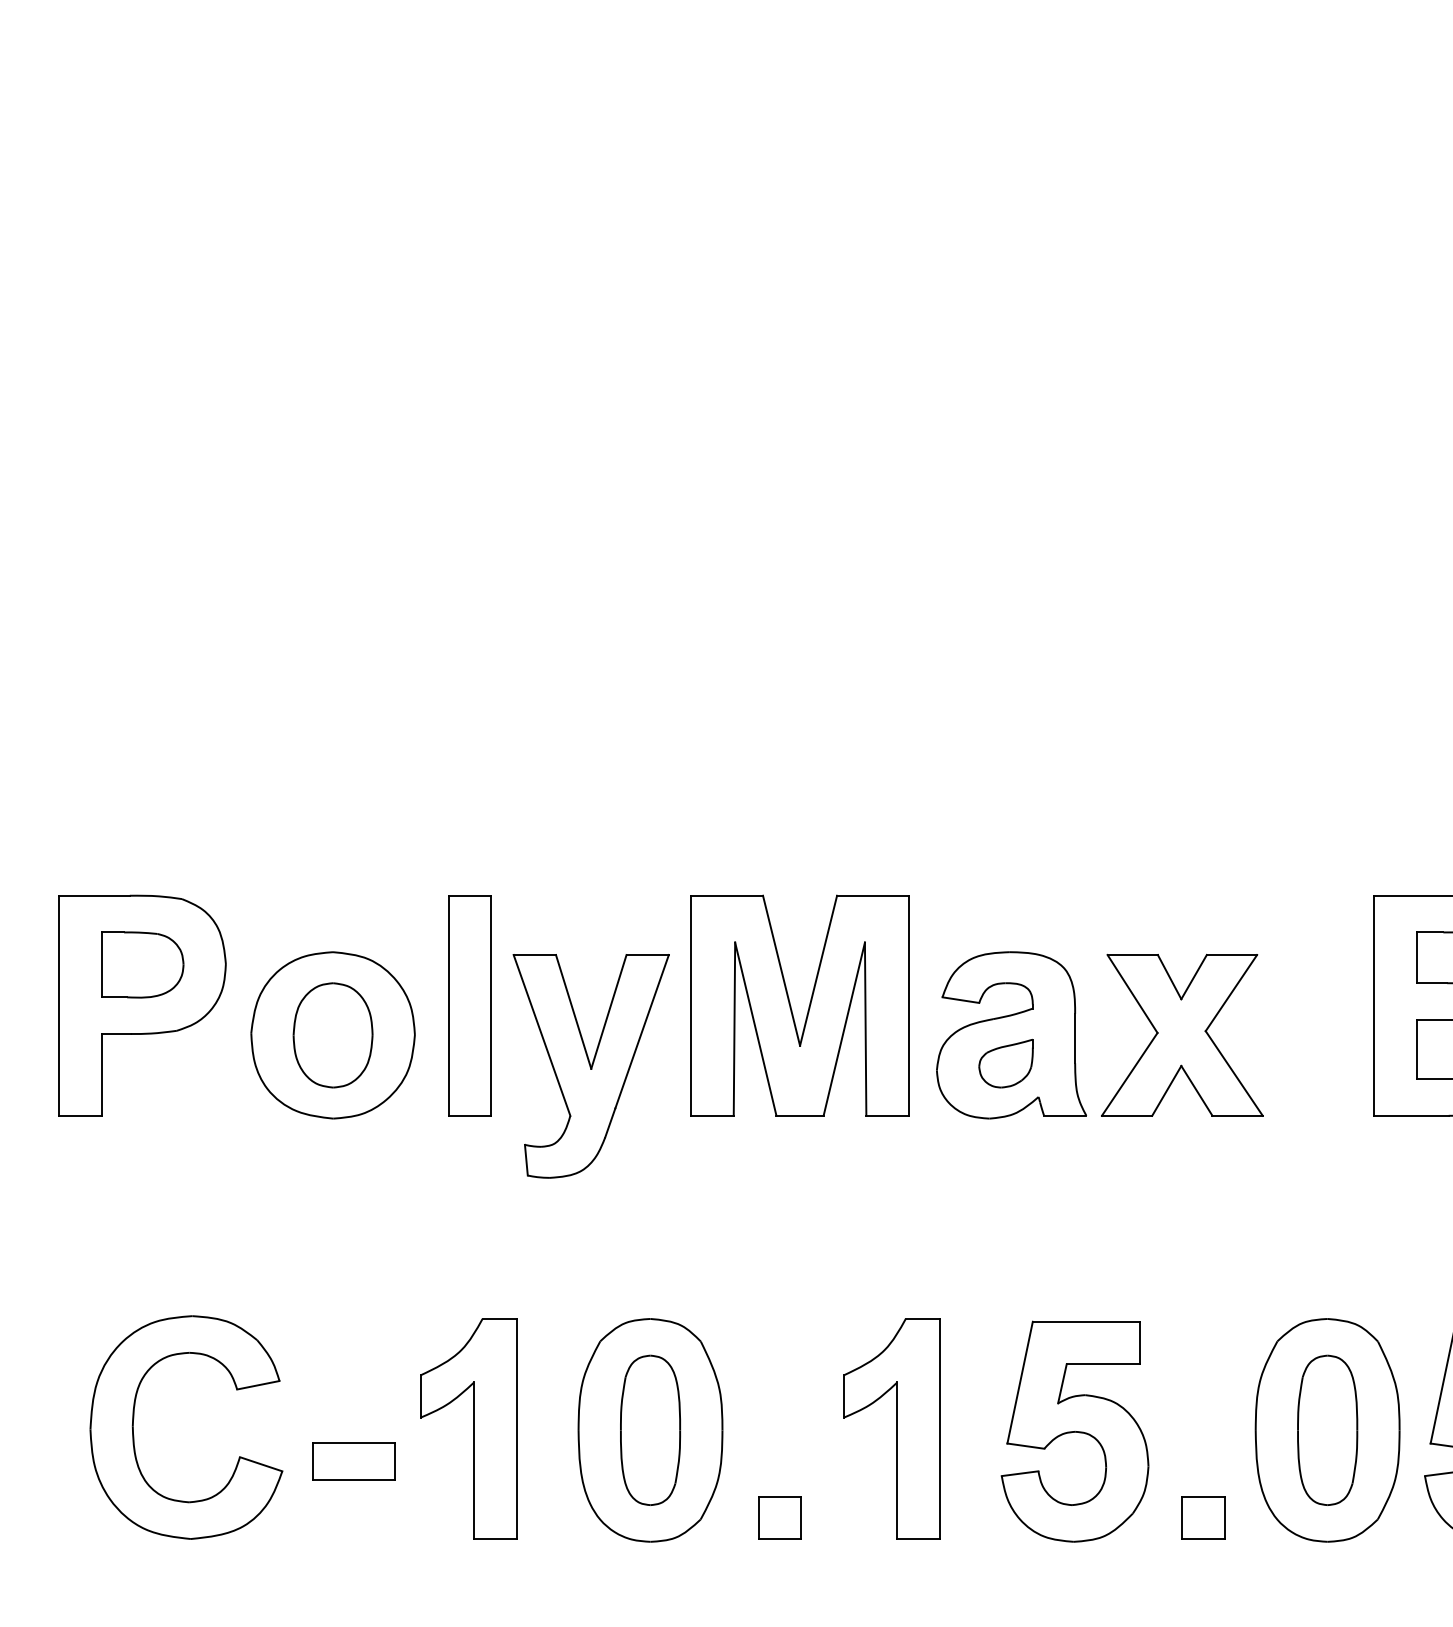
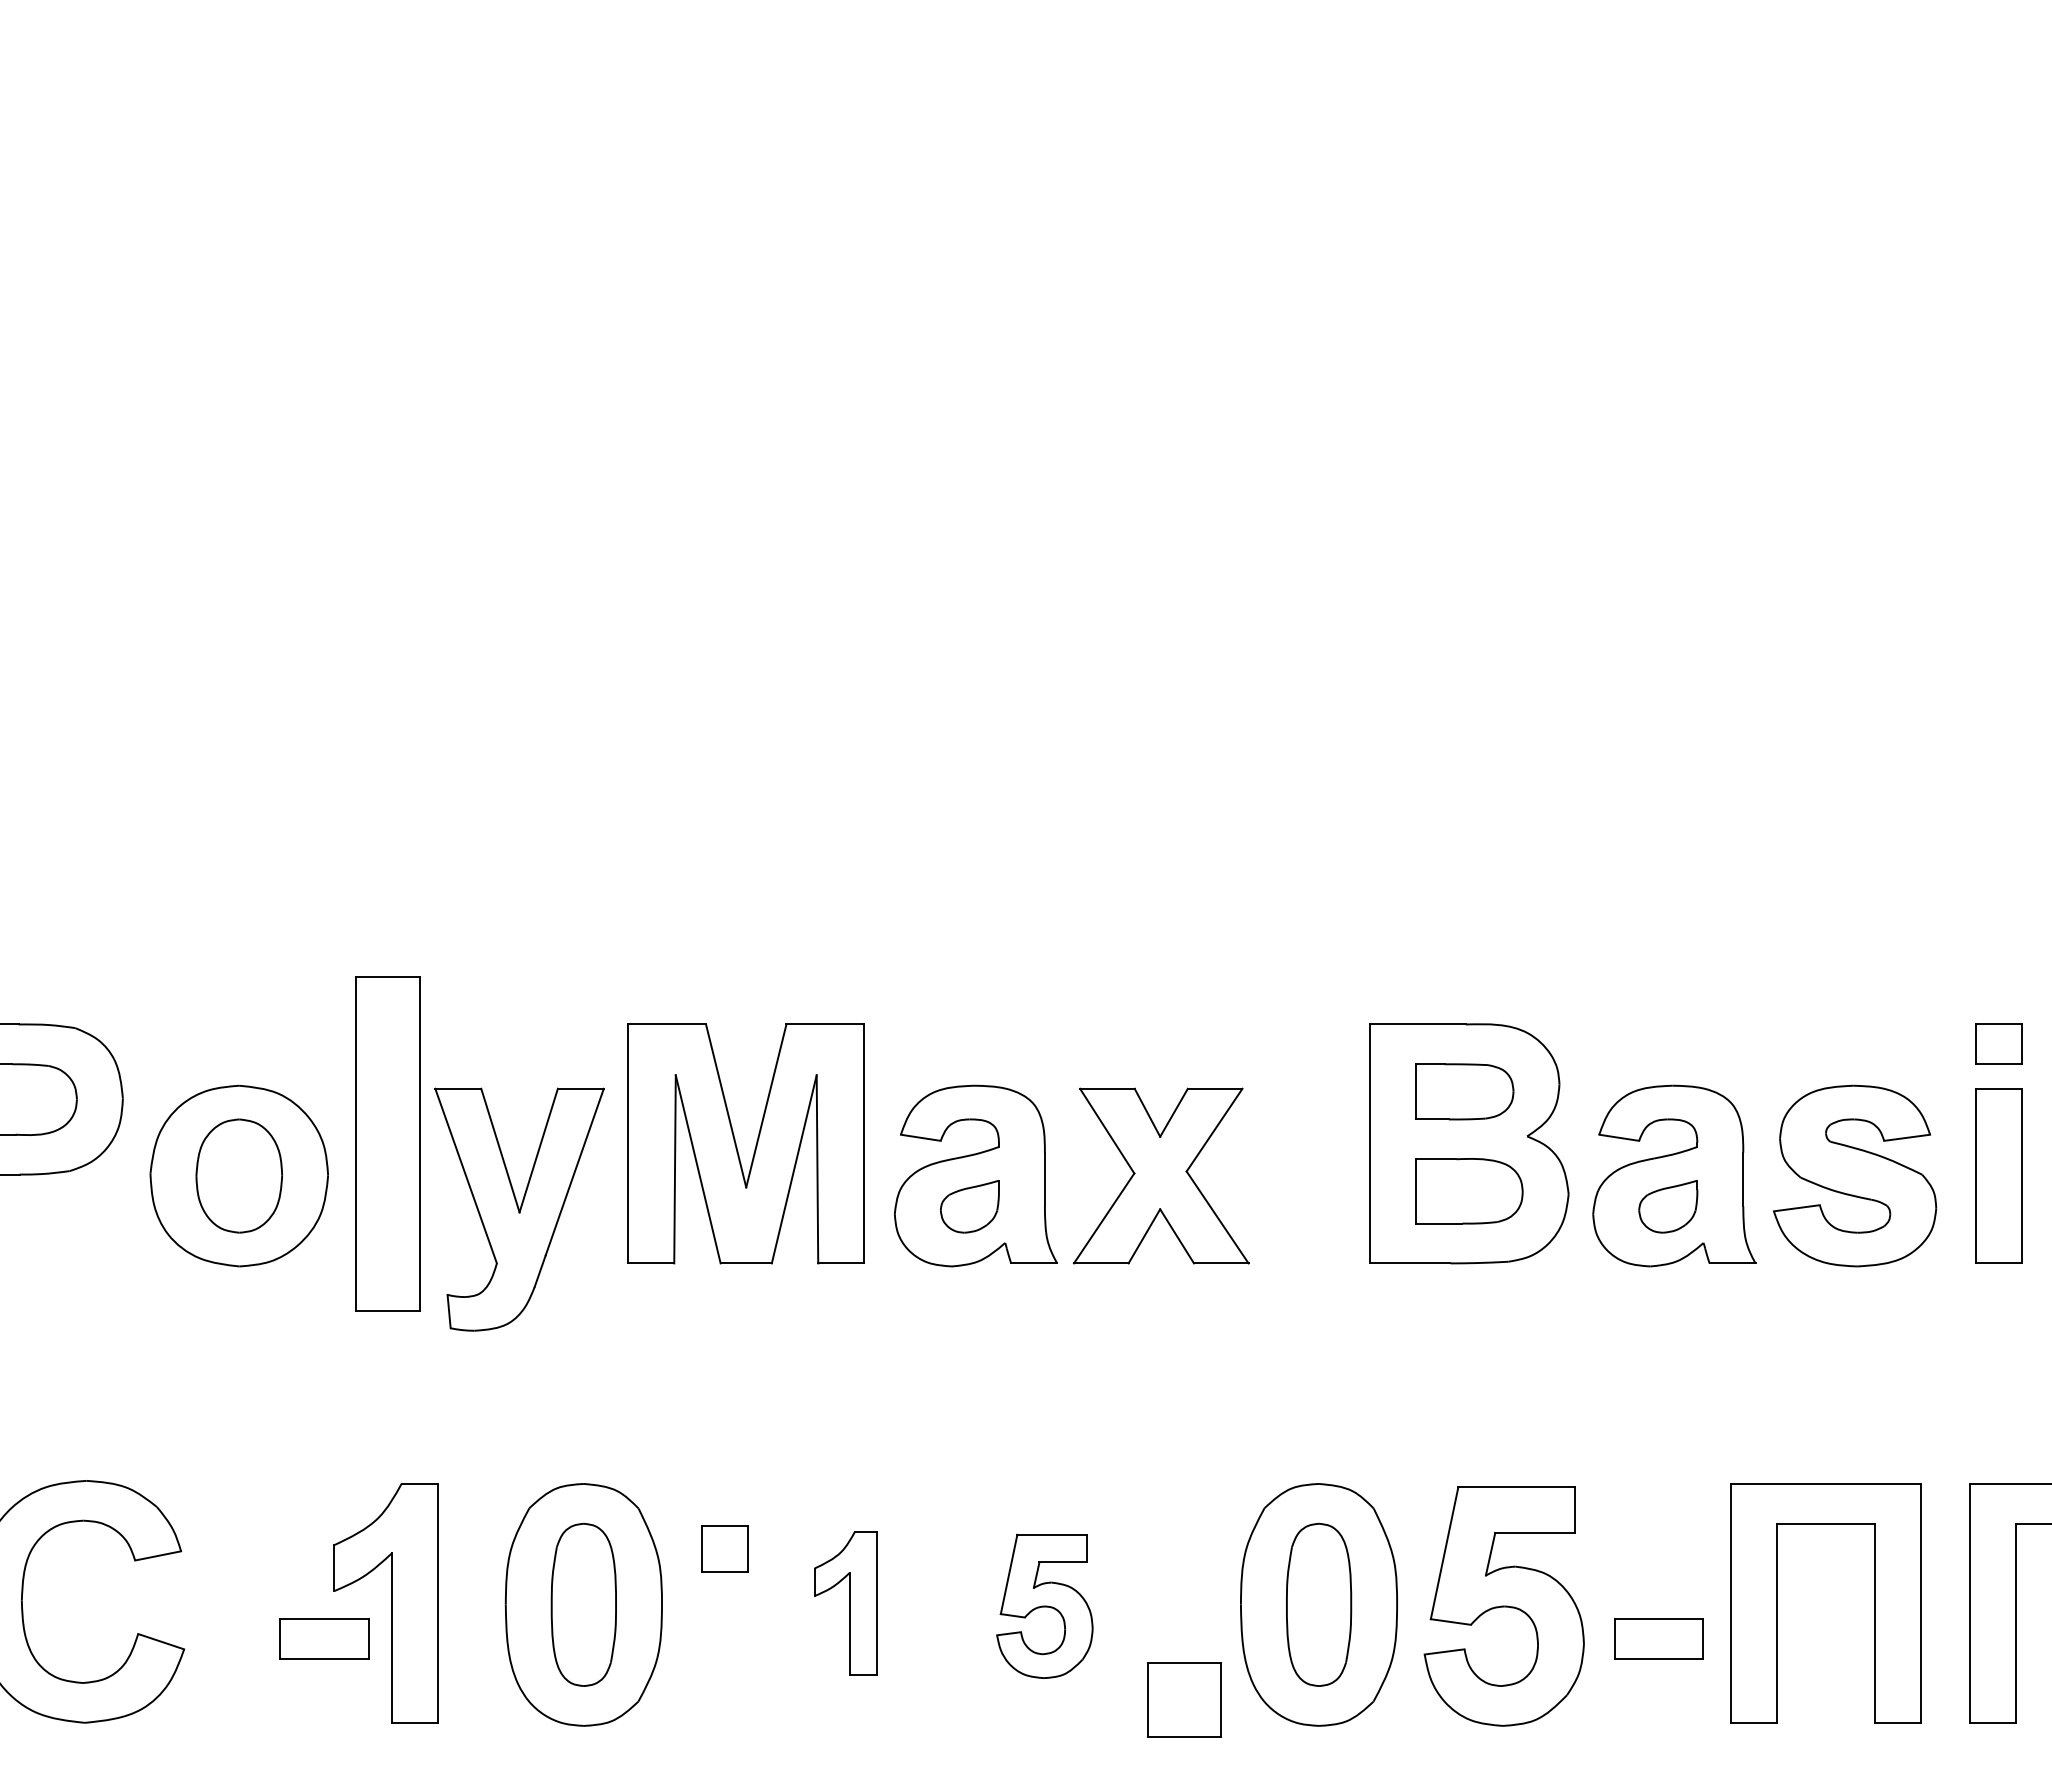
part: (469, 1005) -> (387, 1143), size x1.4
part: (891, 1429) -> (845, 1603), size x0.6
part: (1074, 1431) -> (1044, 1606), size x0.6
part: (354, 1461) -> (324, 1638), moved
part: (780, 1517) -> (724, 1548), moved
part: (1202, 1517) -> (1183, 1699), size x1.6

